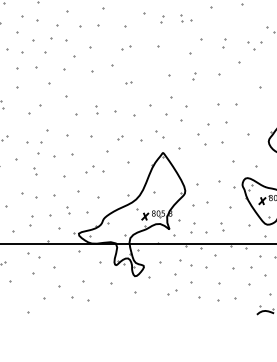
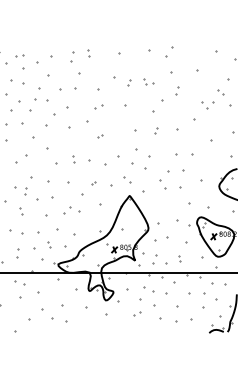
part: (224, 42) -> (177, 90), moved
part: (40, 147) -> (25, 191), size x0.62

